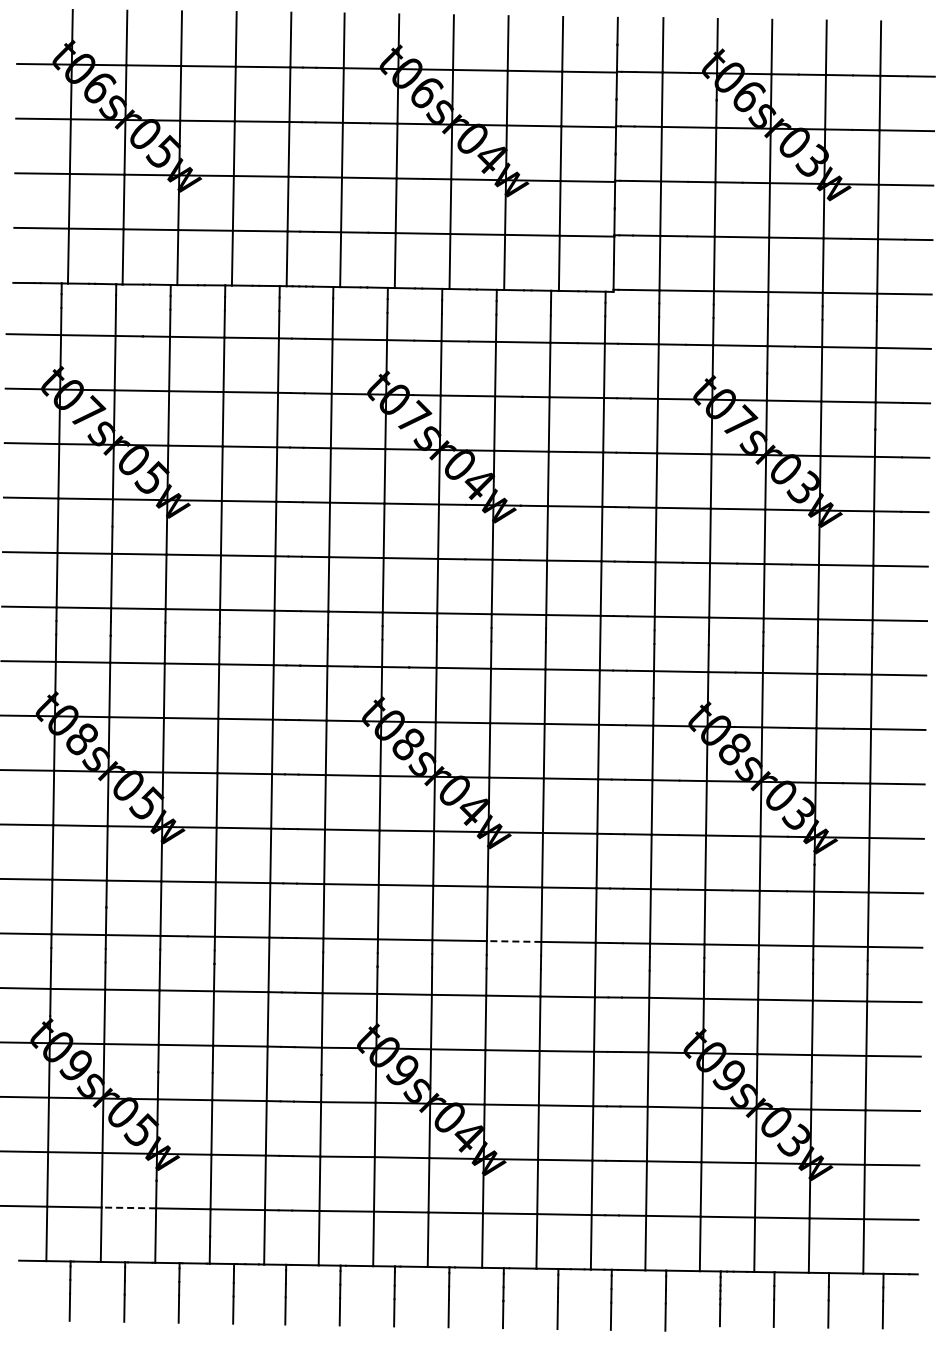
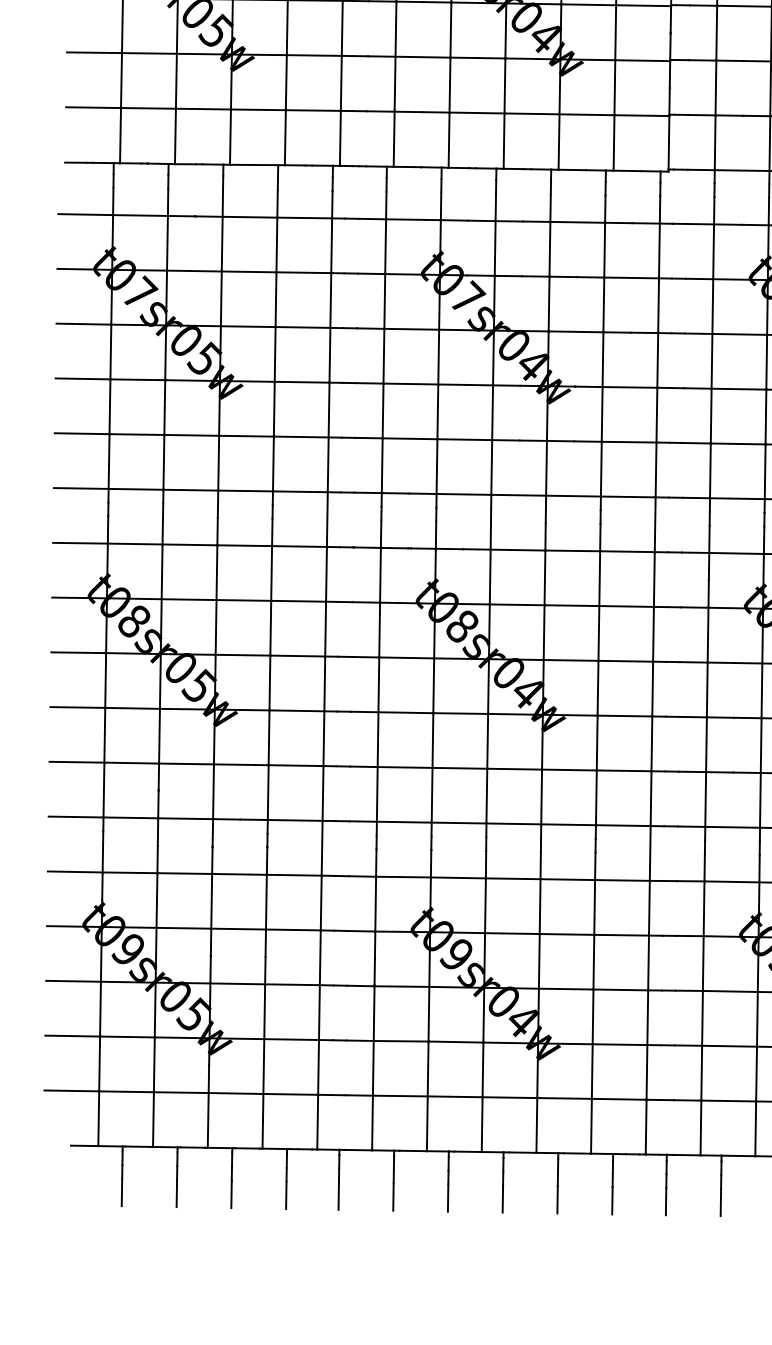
line: (513, 941) -> (567, 824), dashed -> solid
line: (128, 1207) -> (180, 1092), dashed -> solid

